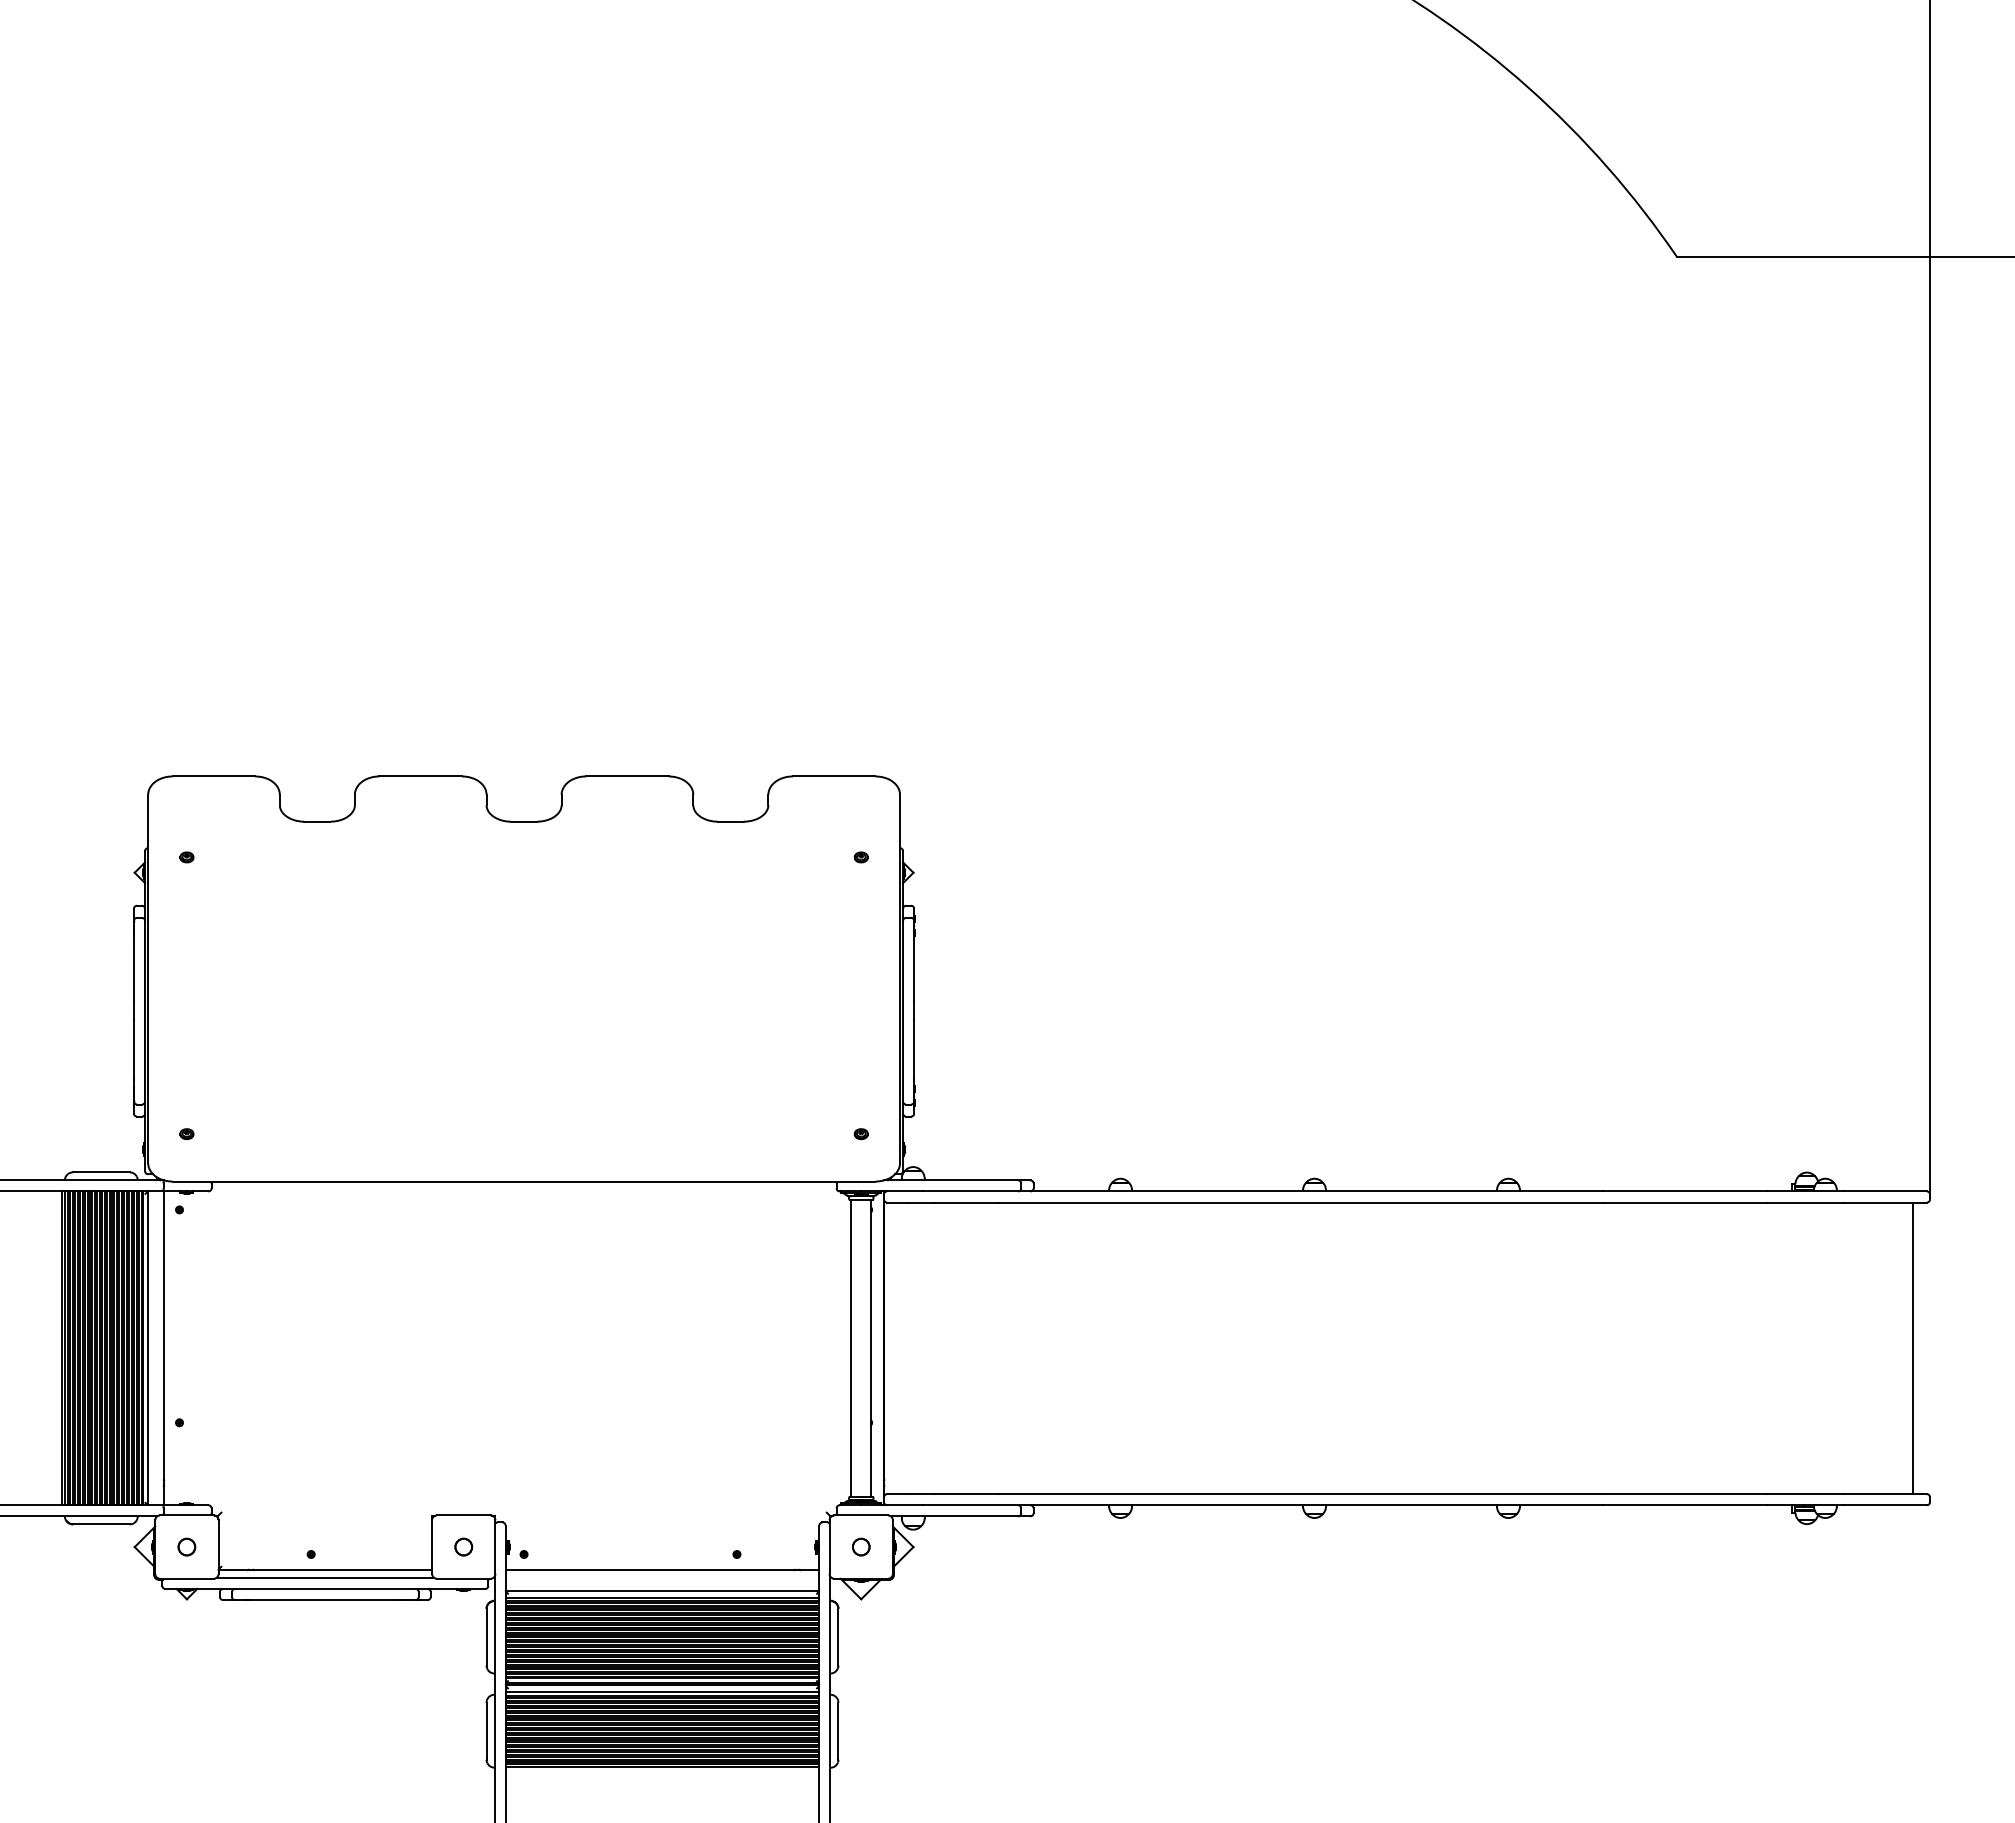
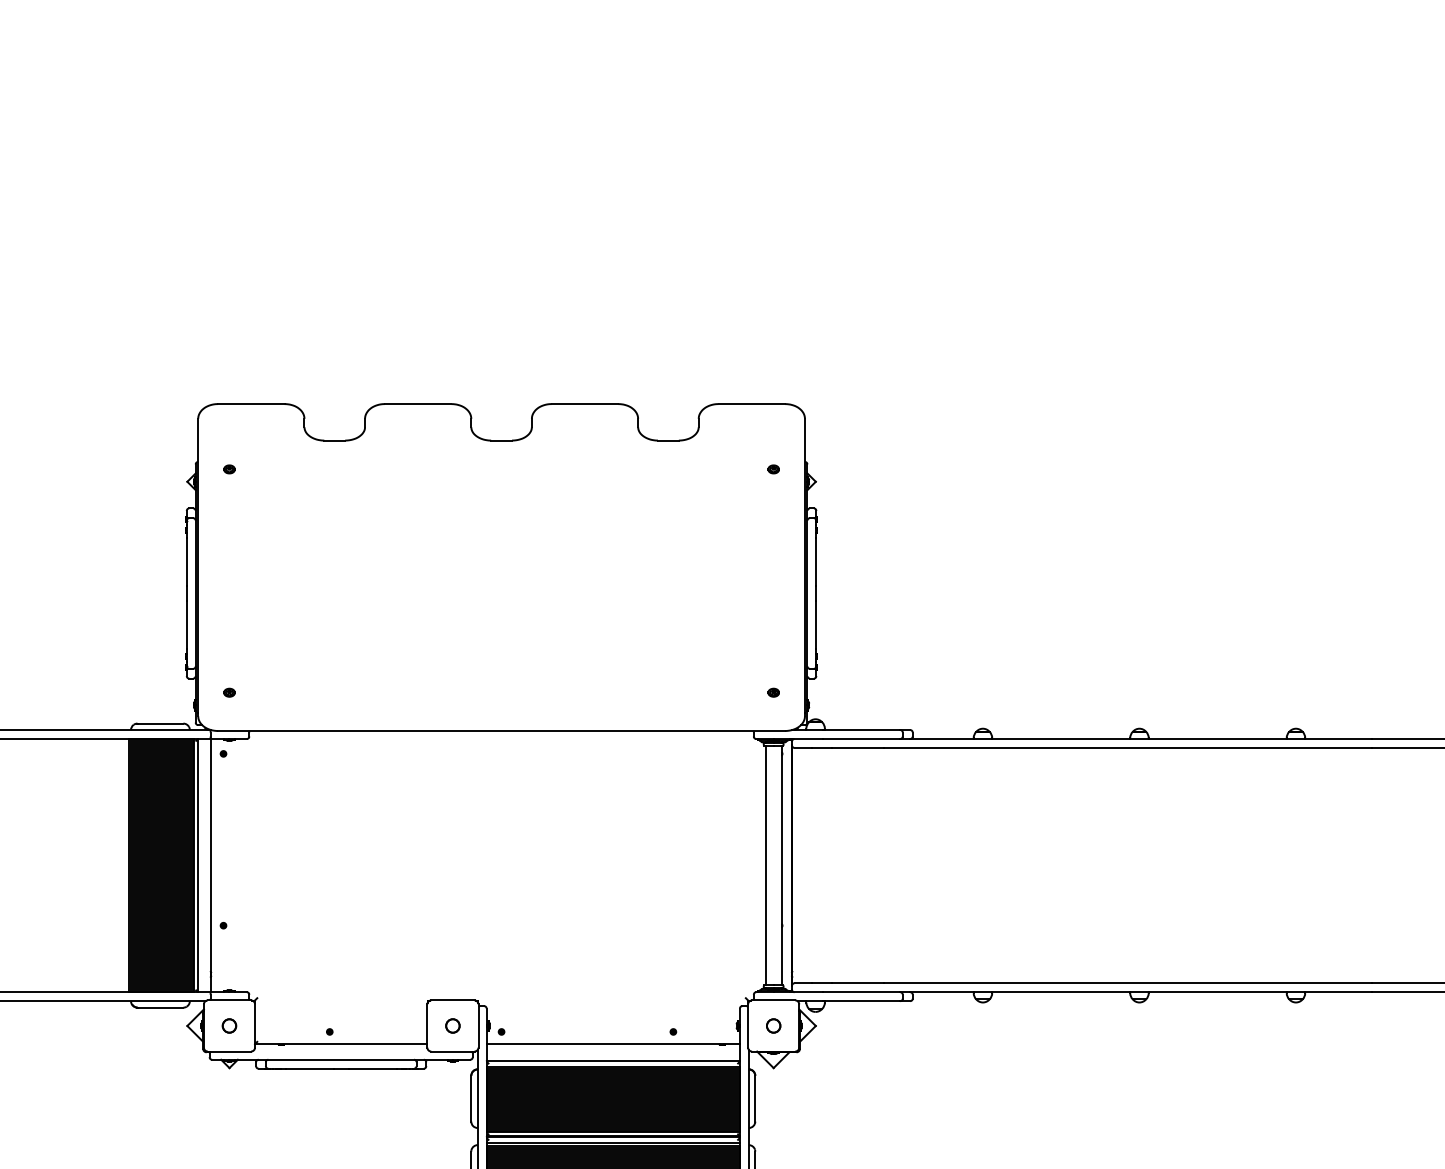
line: (325, 1577) -> (341, 1050), removed

